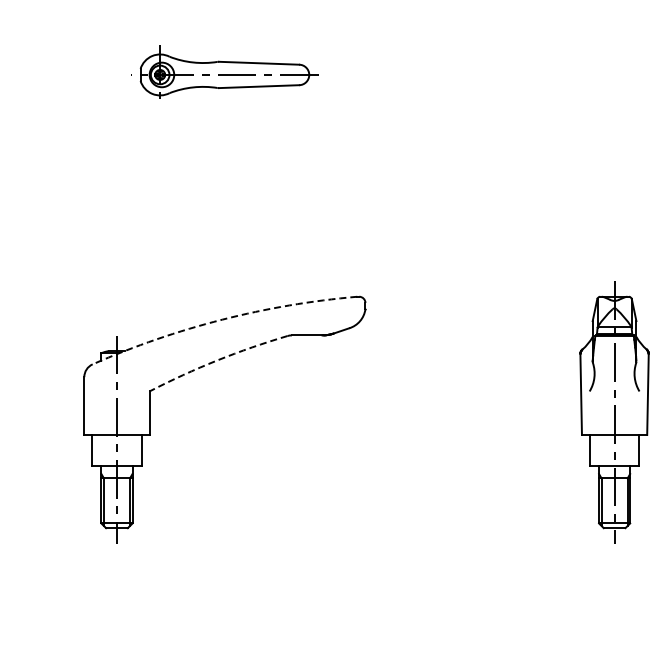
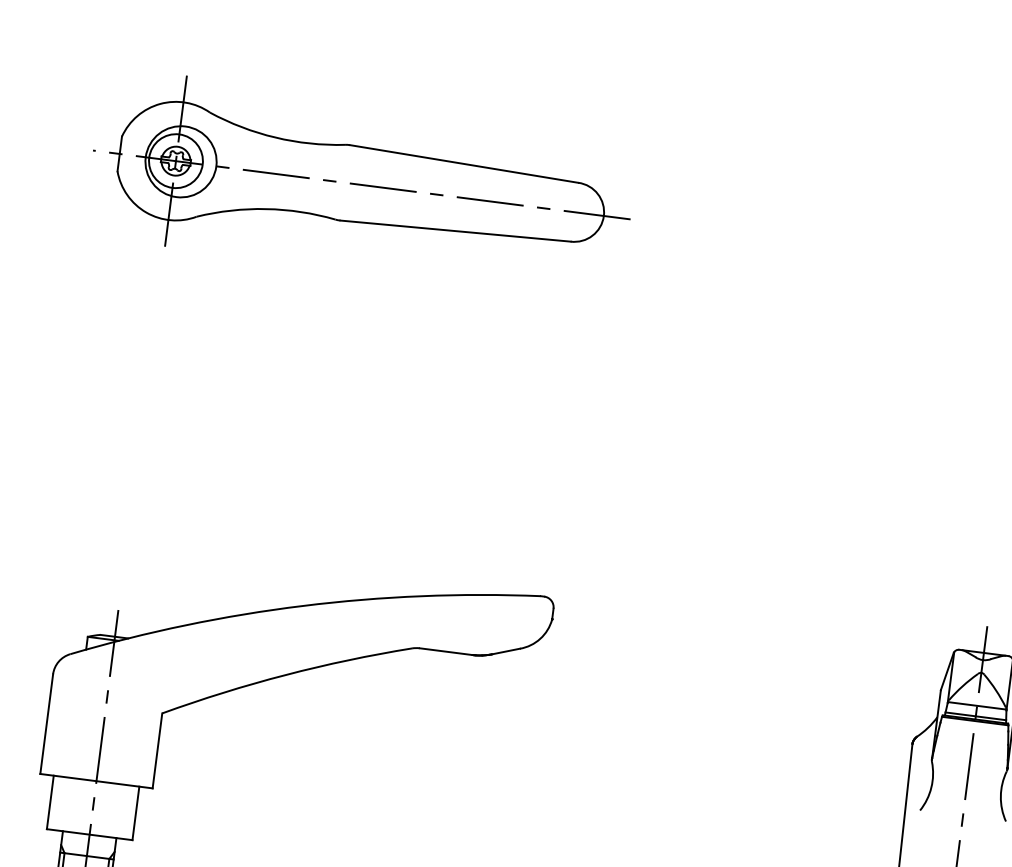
part: (224, 74) -> (361, 184), size x1.67
arc: (222, 319) -> (303, 605), dashed -> solid
arc: (217, 360) -> (286, 675), dashed -> solid

